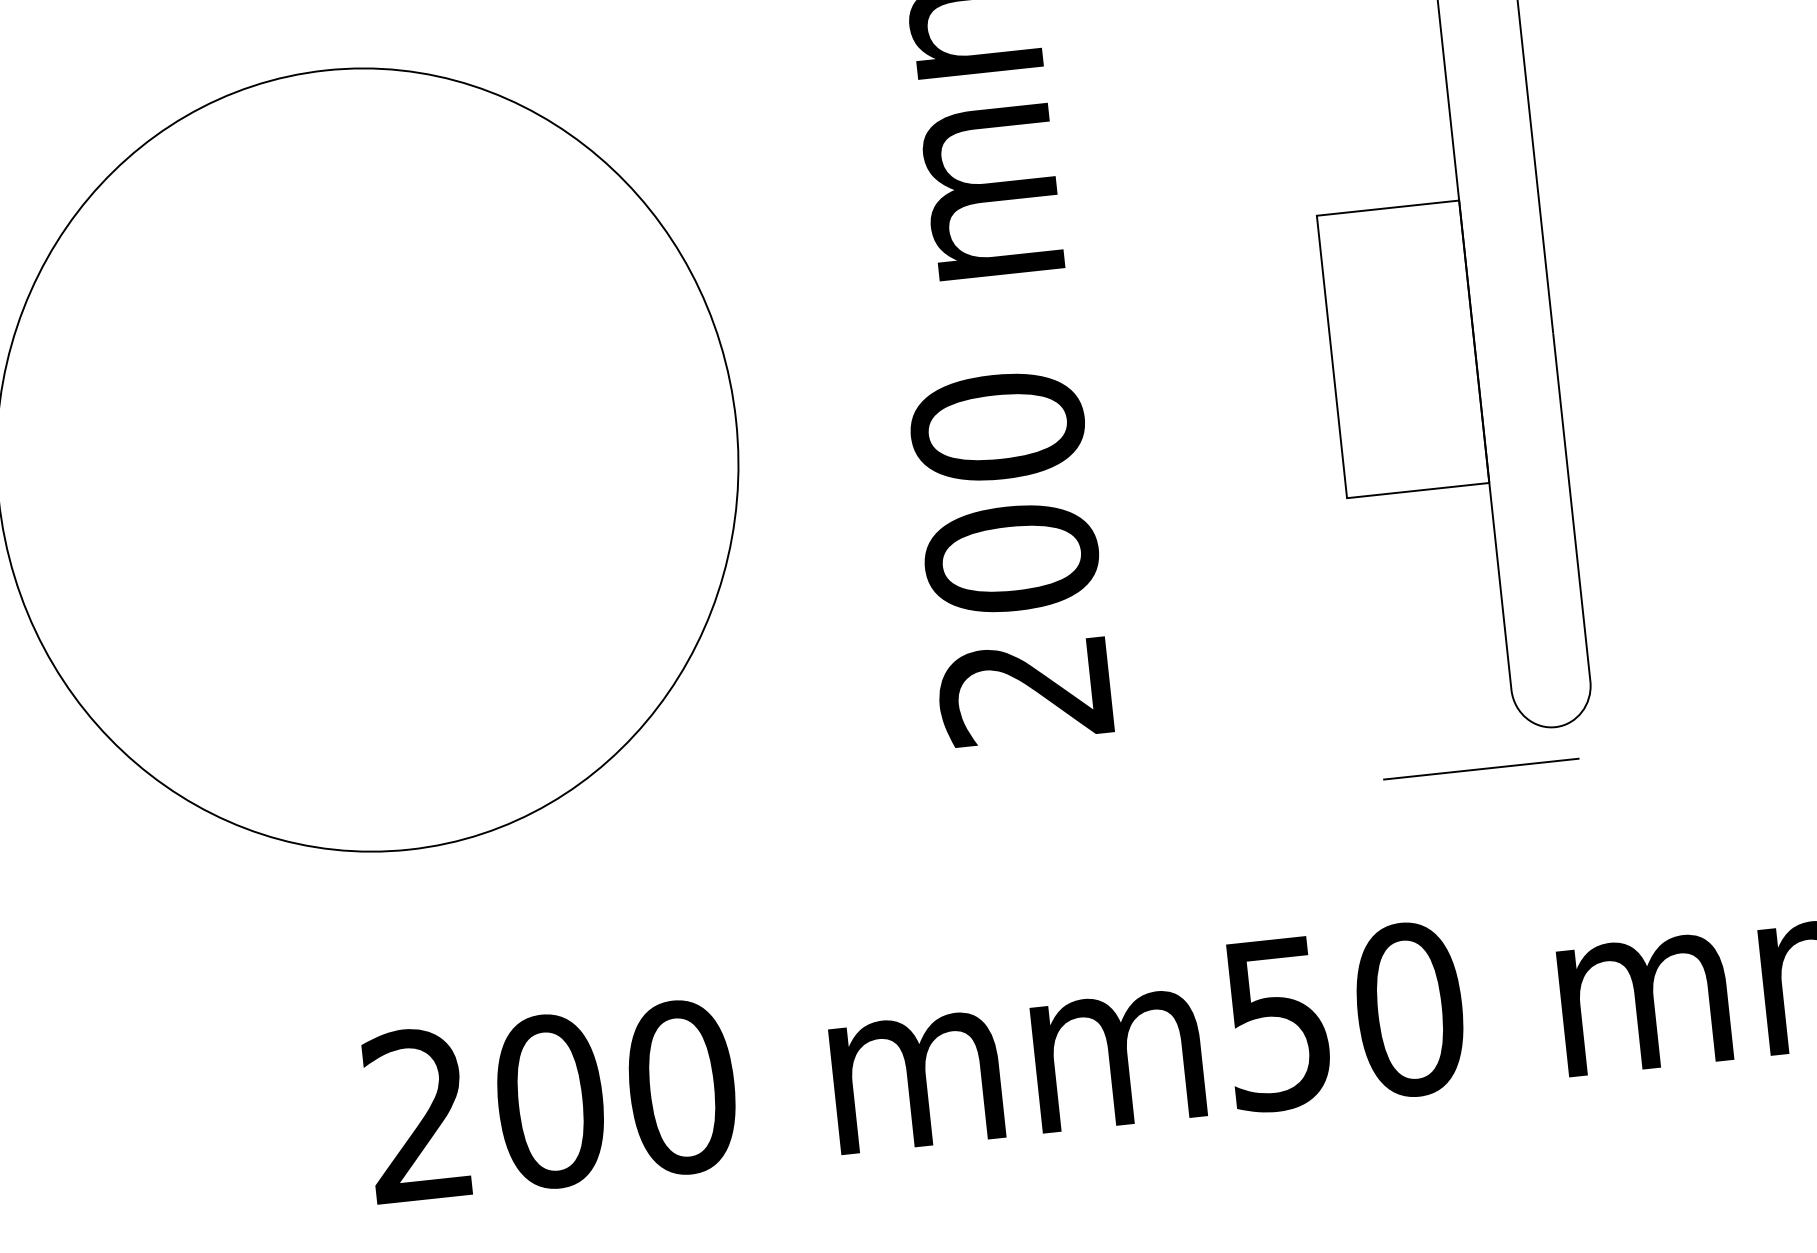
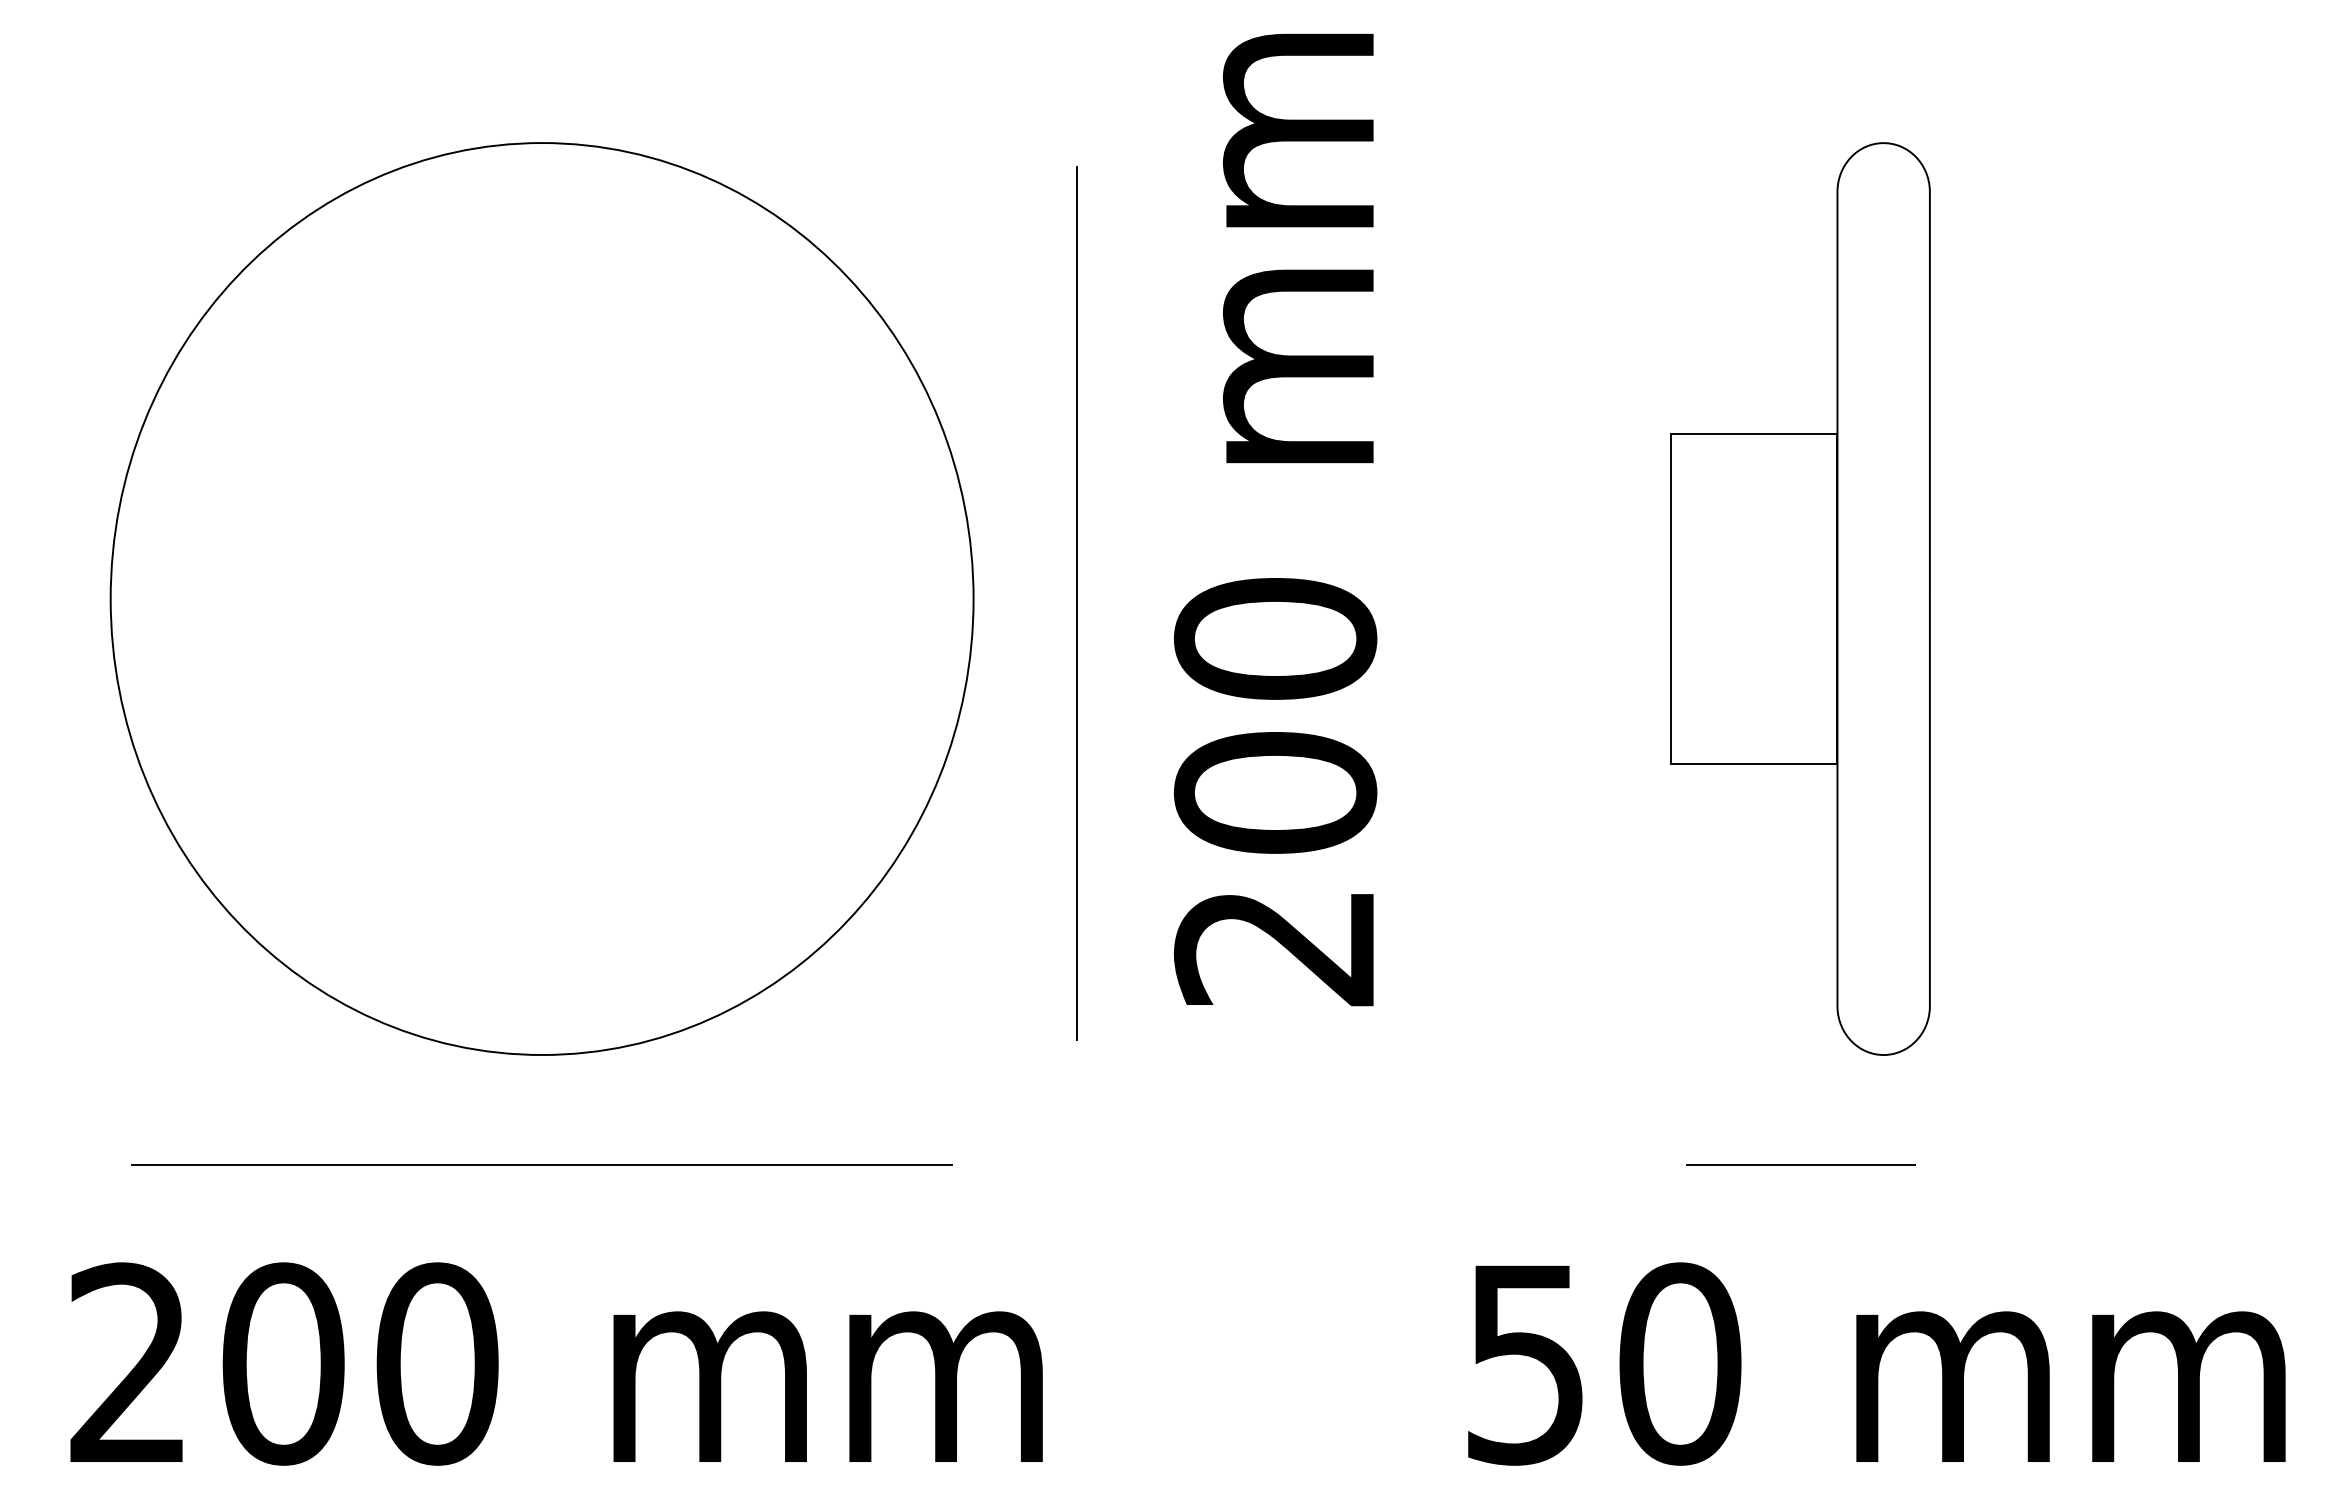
line: (824, 415) -> (1076, 603), added
line: (1480, 768) -> (1800, 1164), moved
line: (418, 944) -> (541, 1165), added
text: (783, 1076) -> (556, 1363), moved

